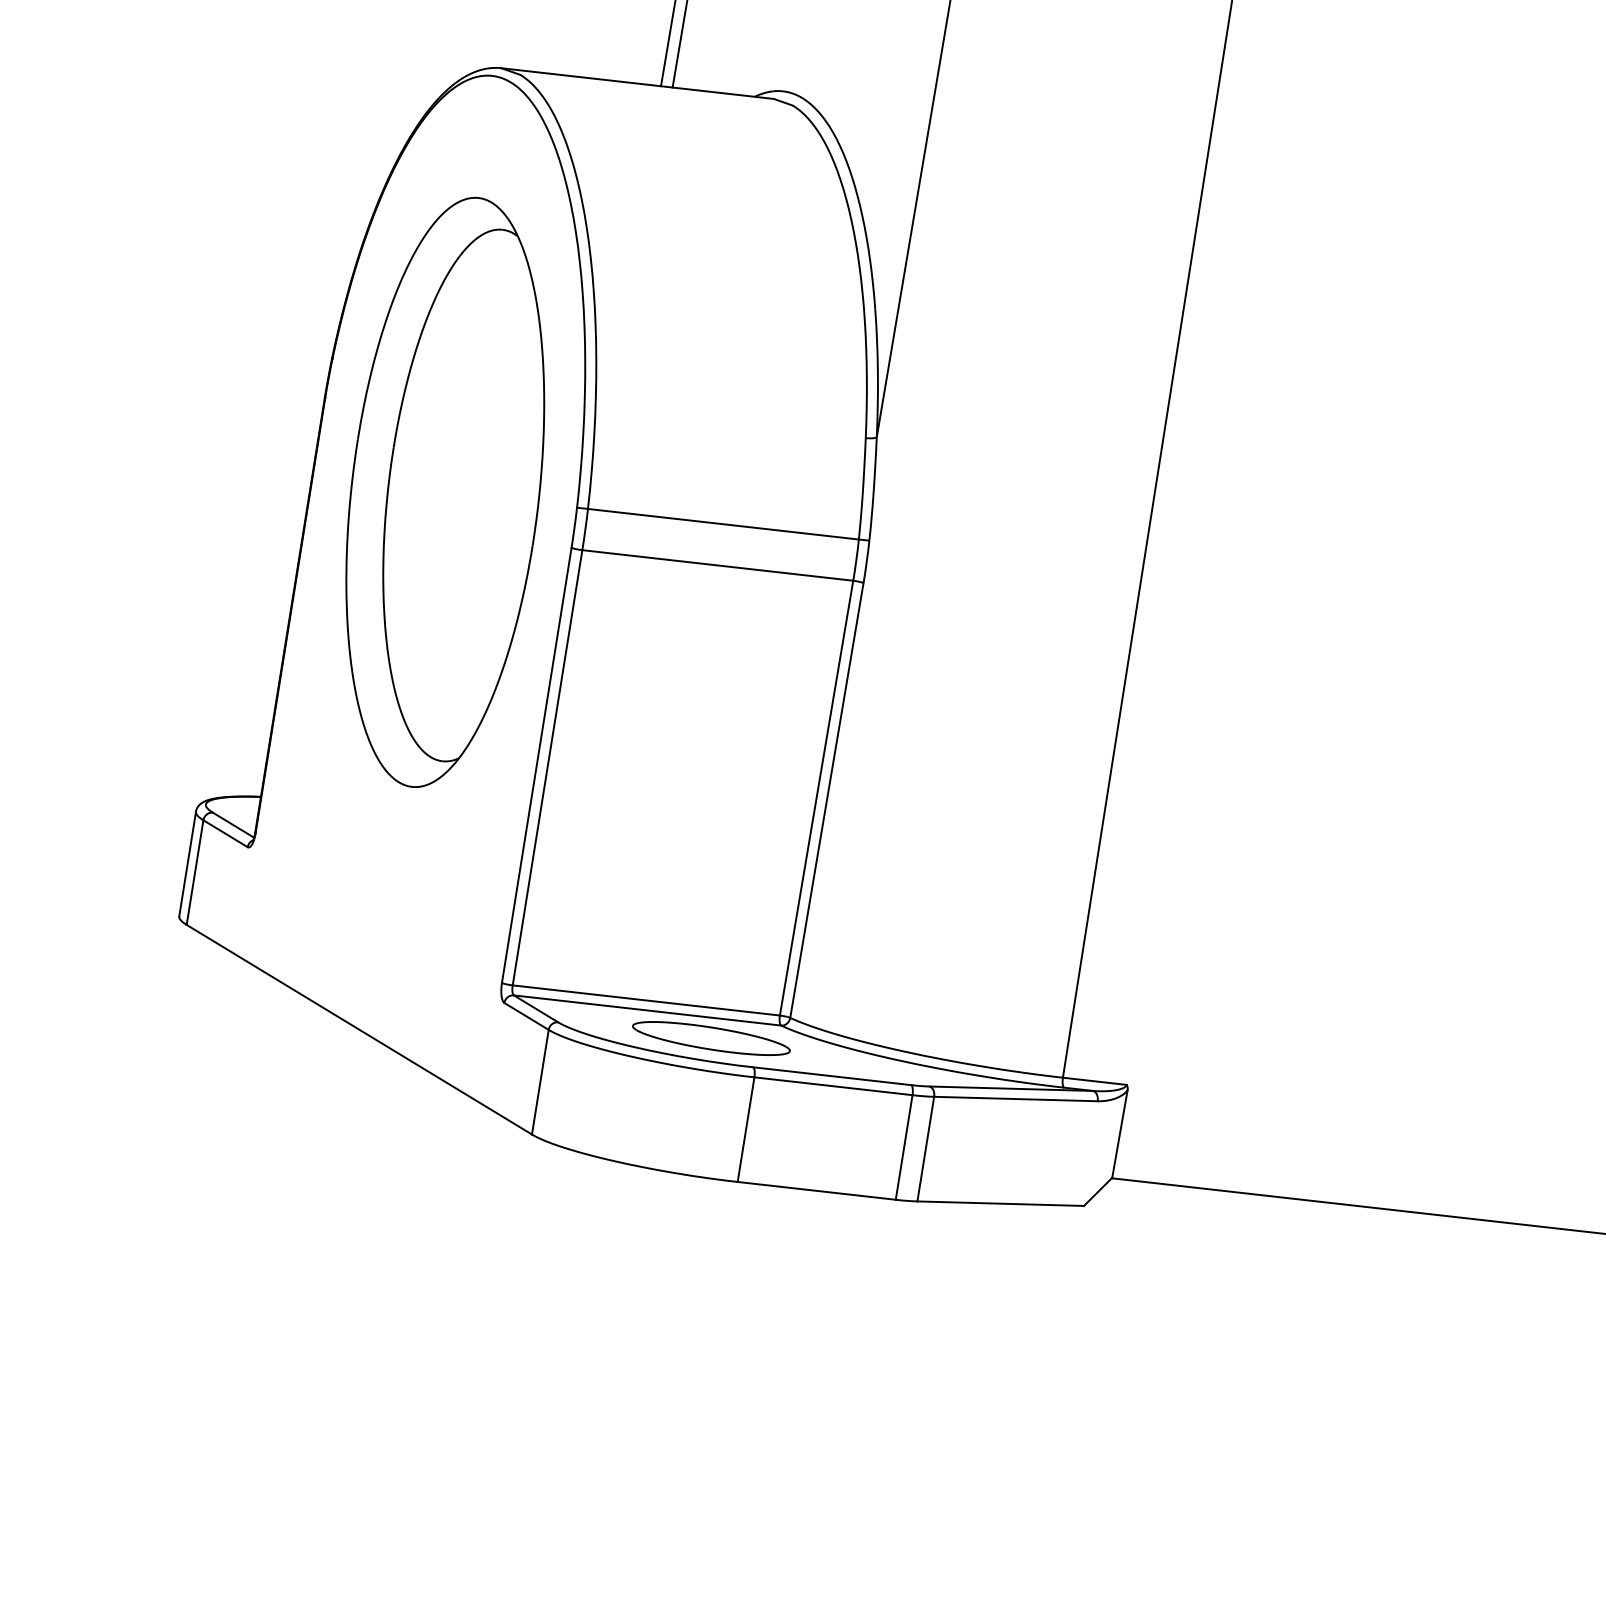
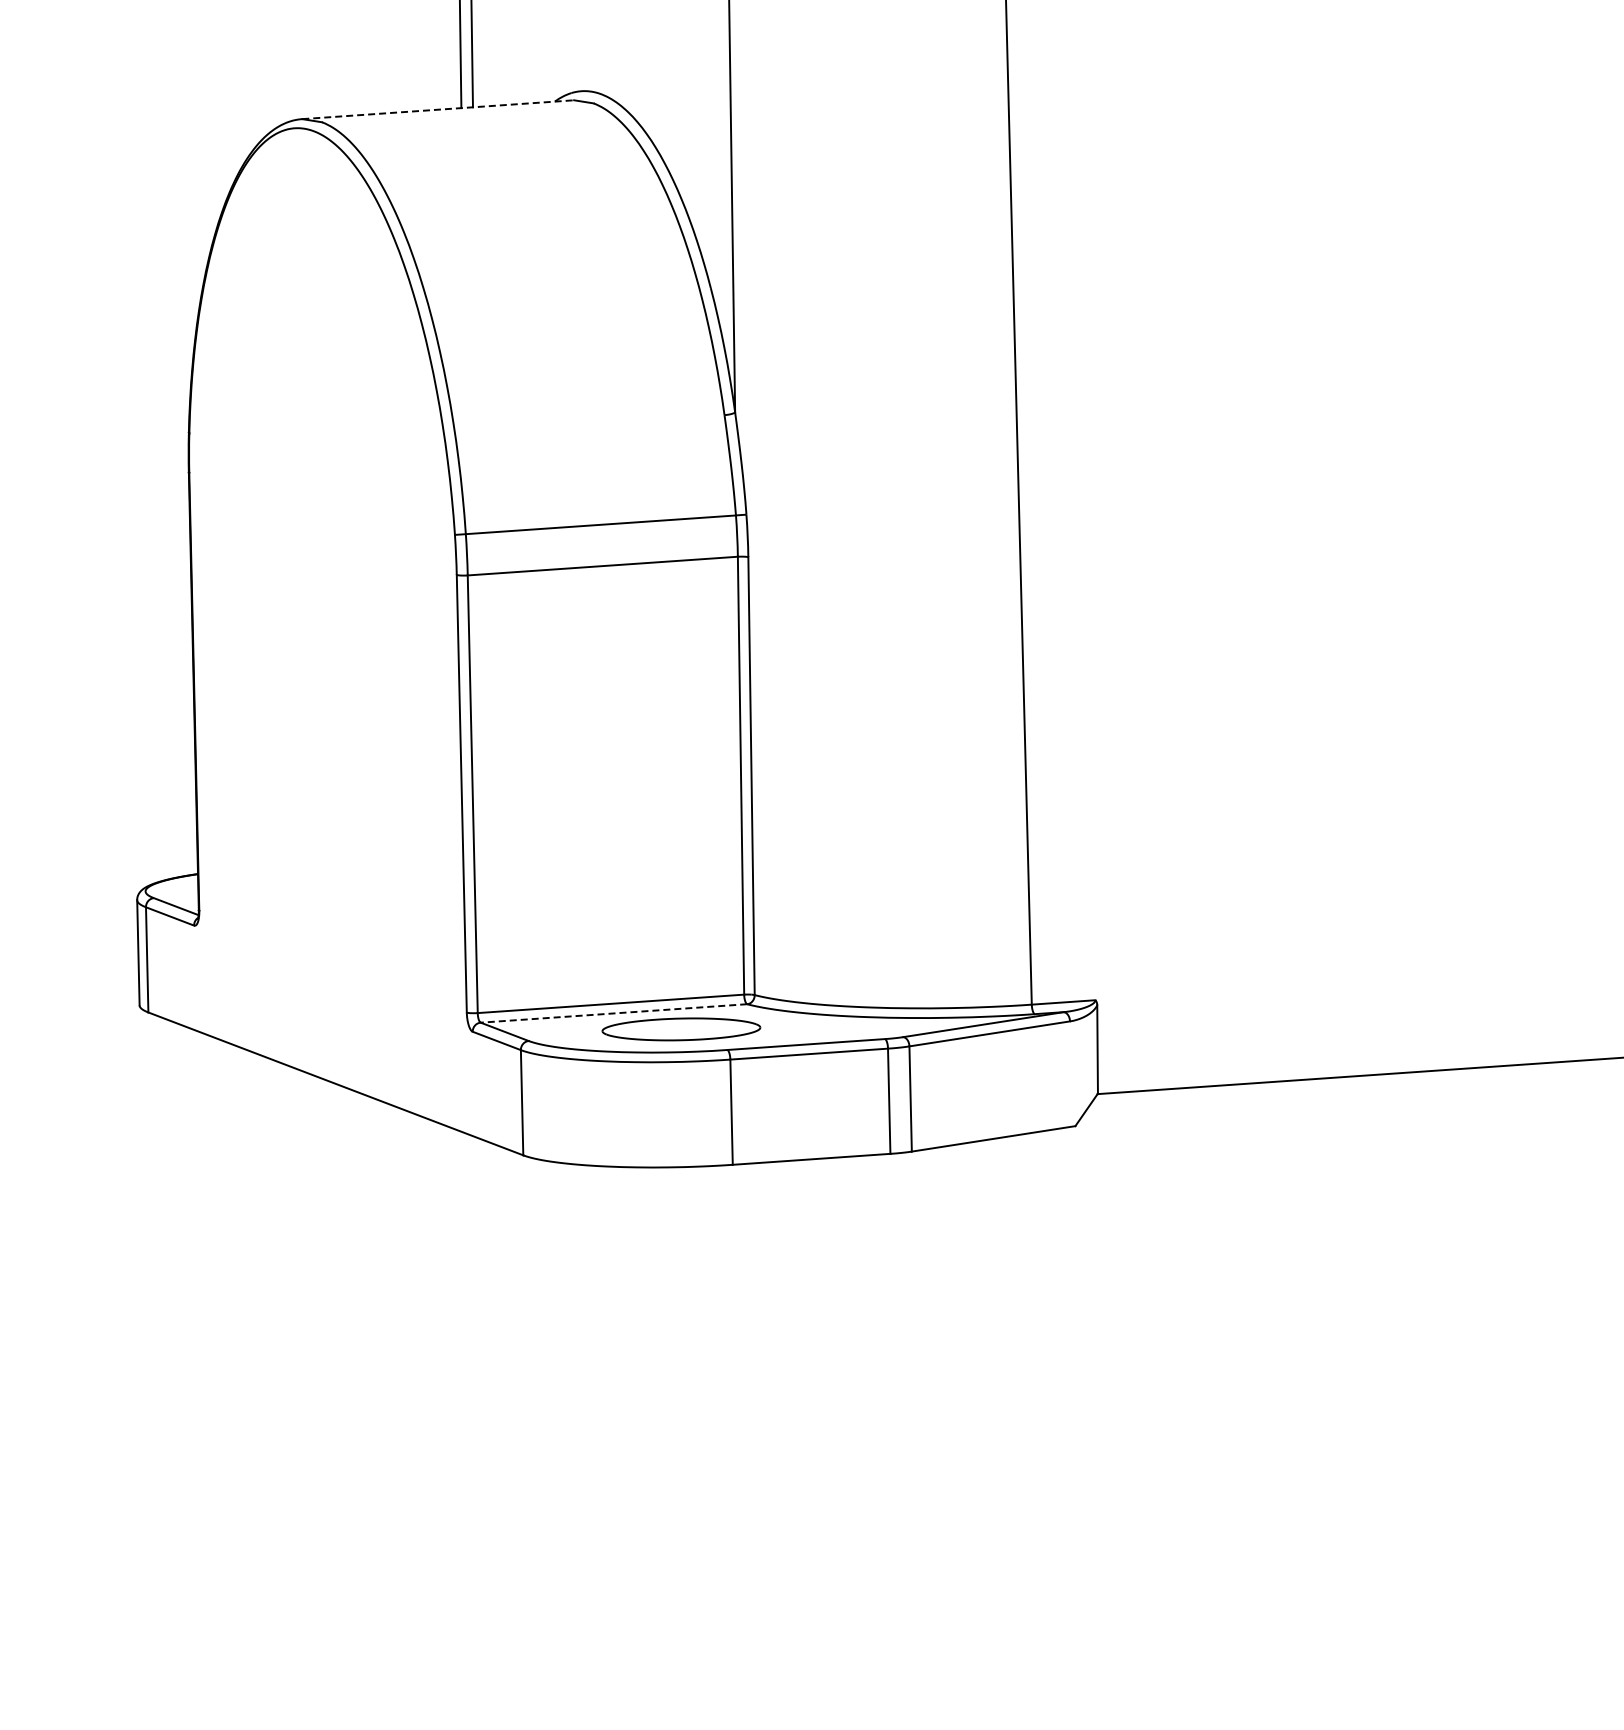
line: (638, 83) -> (438, 109), solid -> dashed
part: (445, 492) -> (323, 543), removed
line: (647, 1010) -> (613, 1013), solid -> dashed

